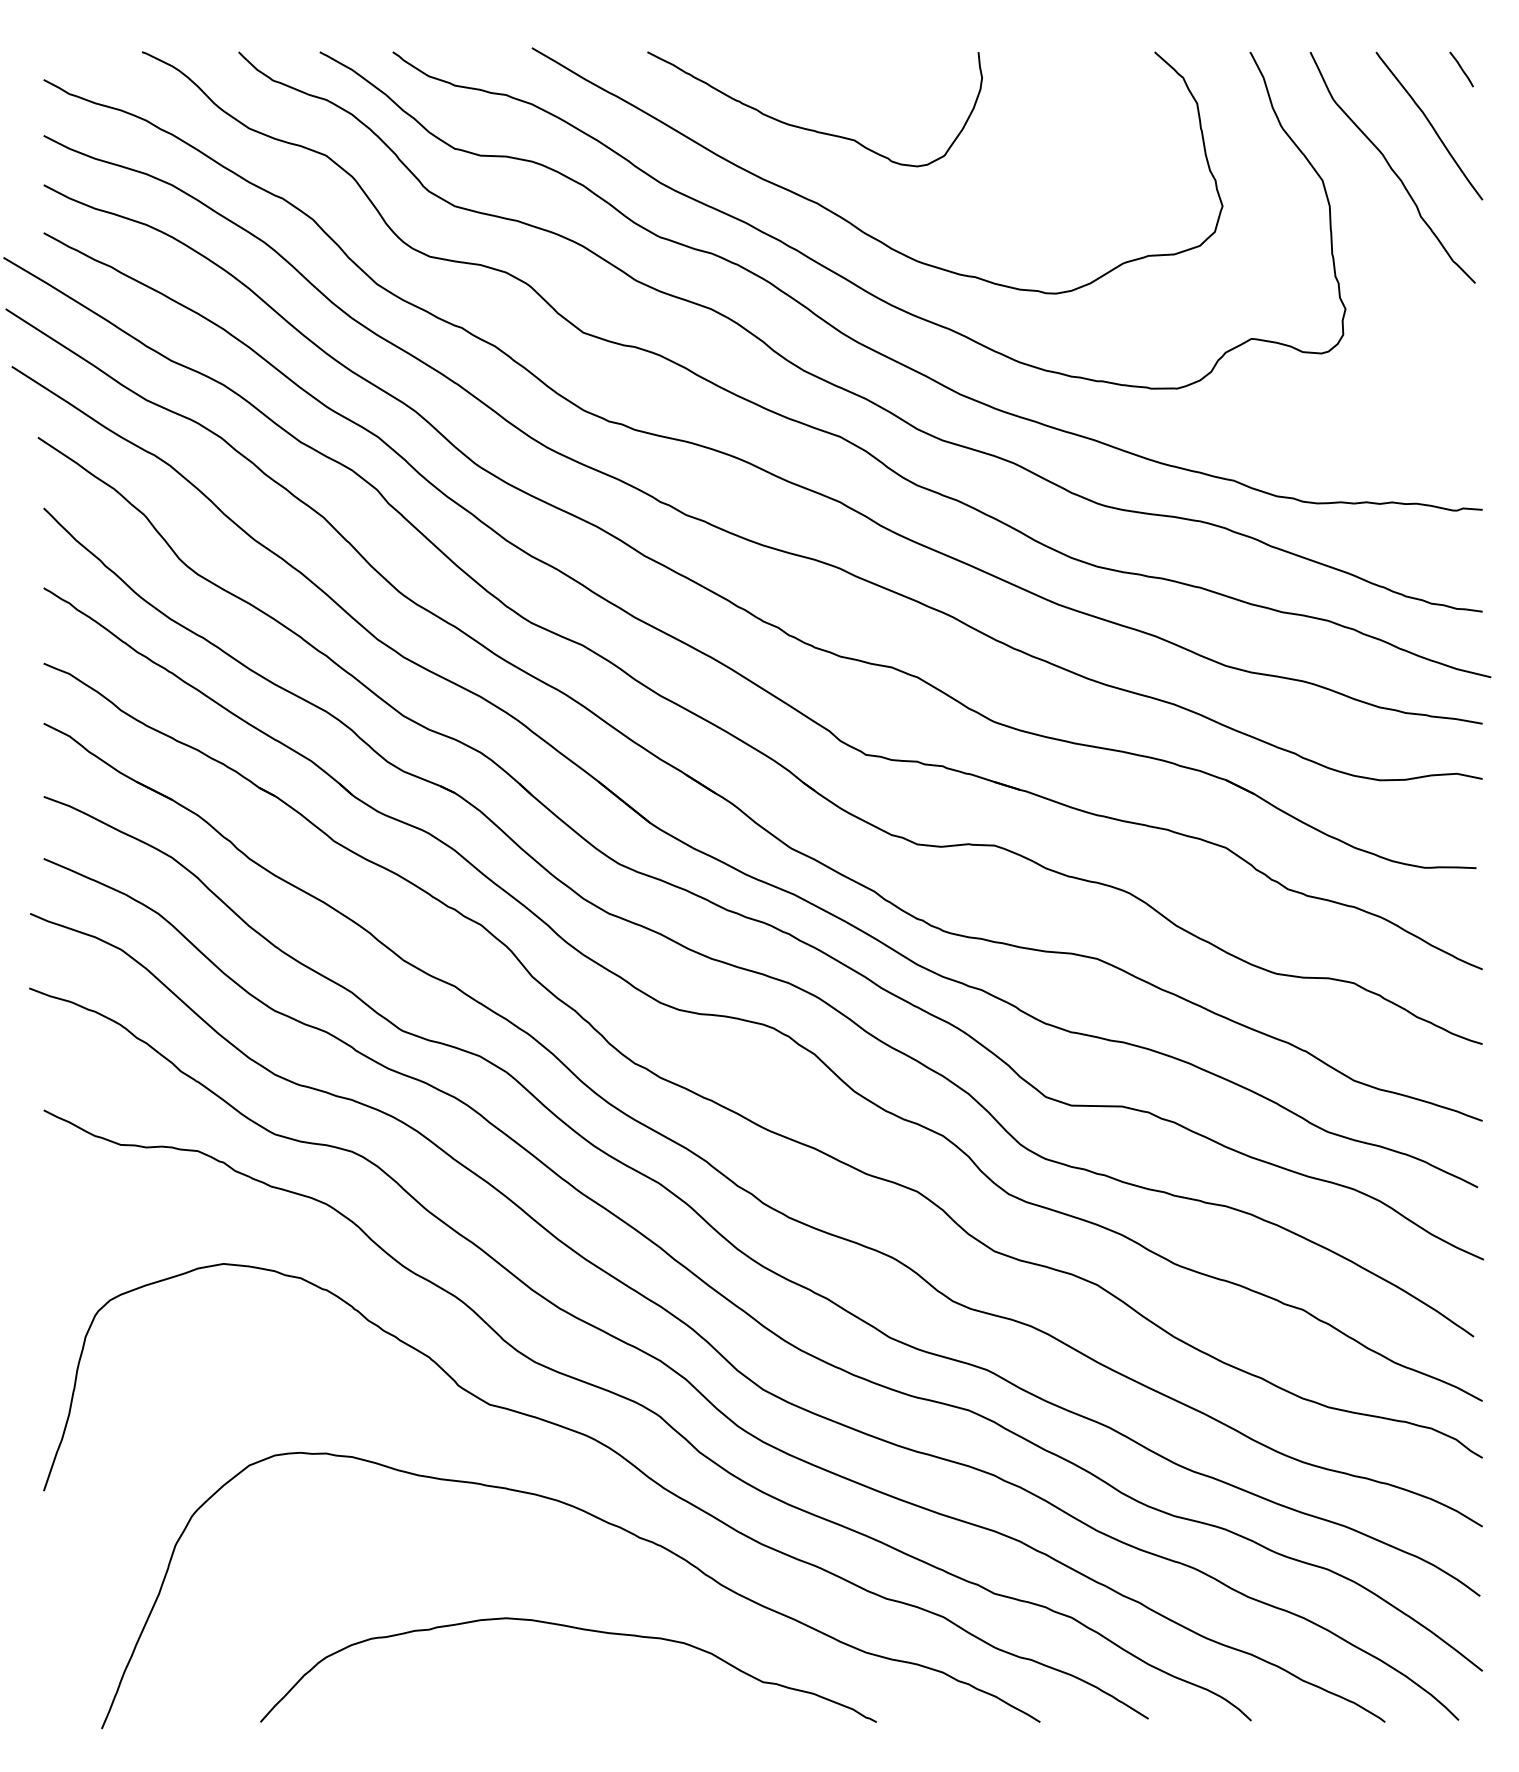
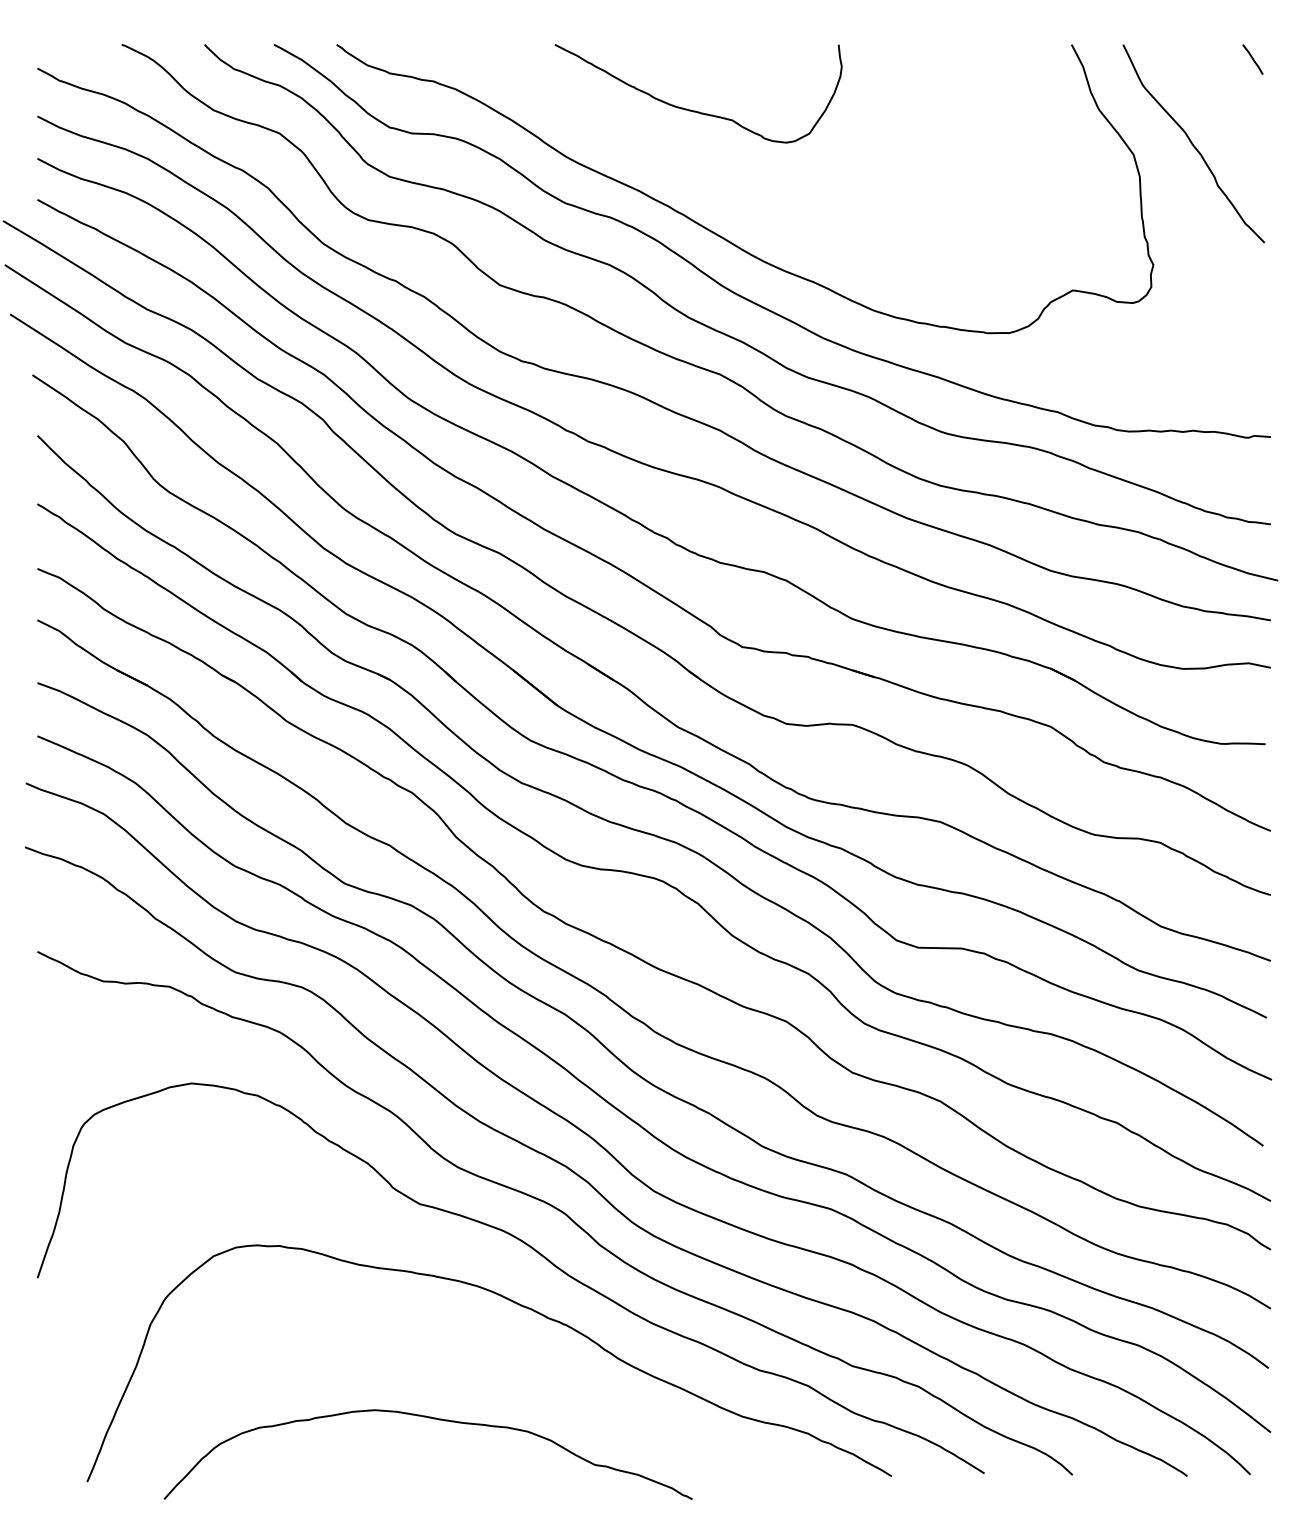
curve: (1429, 125) -> (1225, 107), removed
curve: (844, 217) -> (723, 186), removed
curve: (574, 1629) -> (433, 1419), moved

